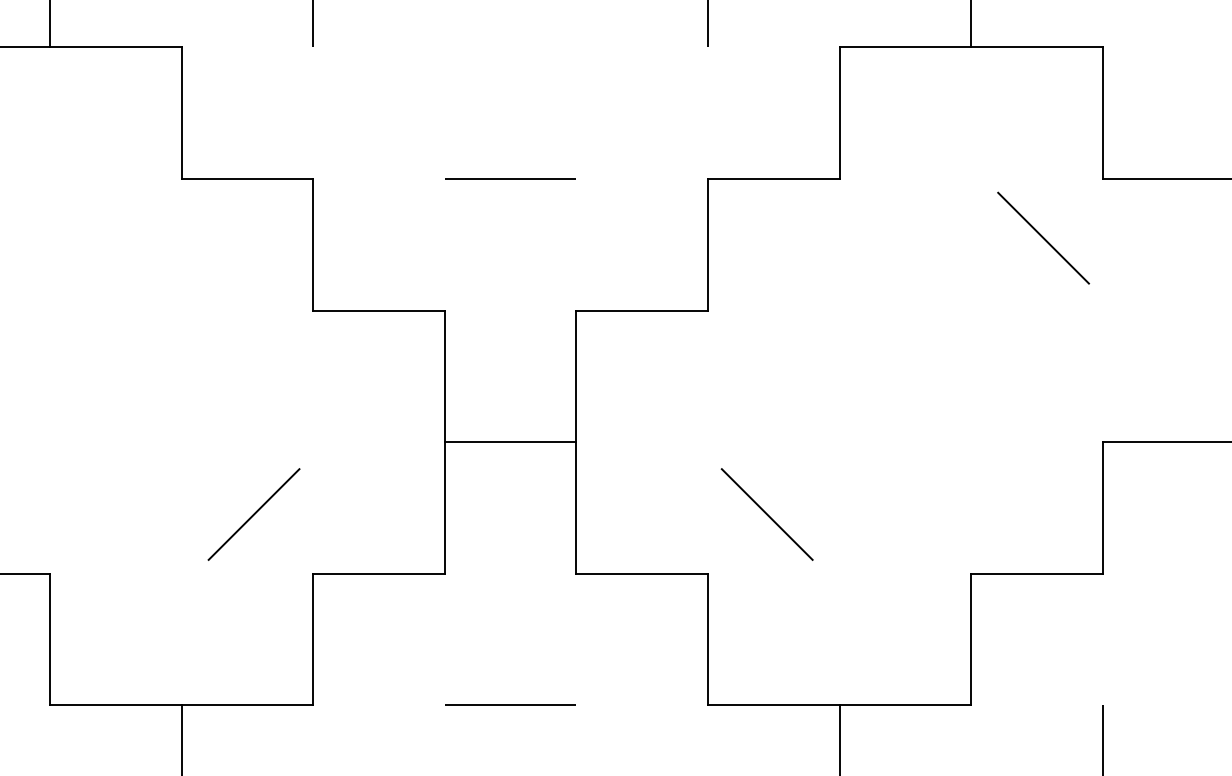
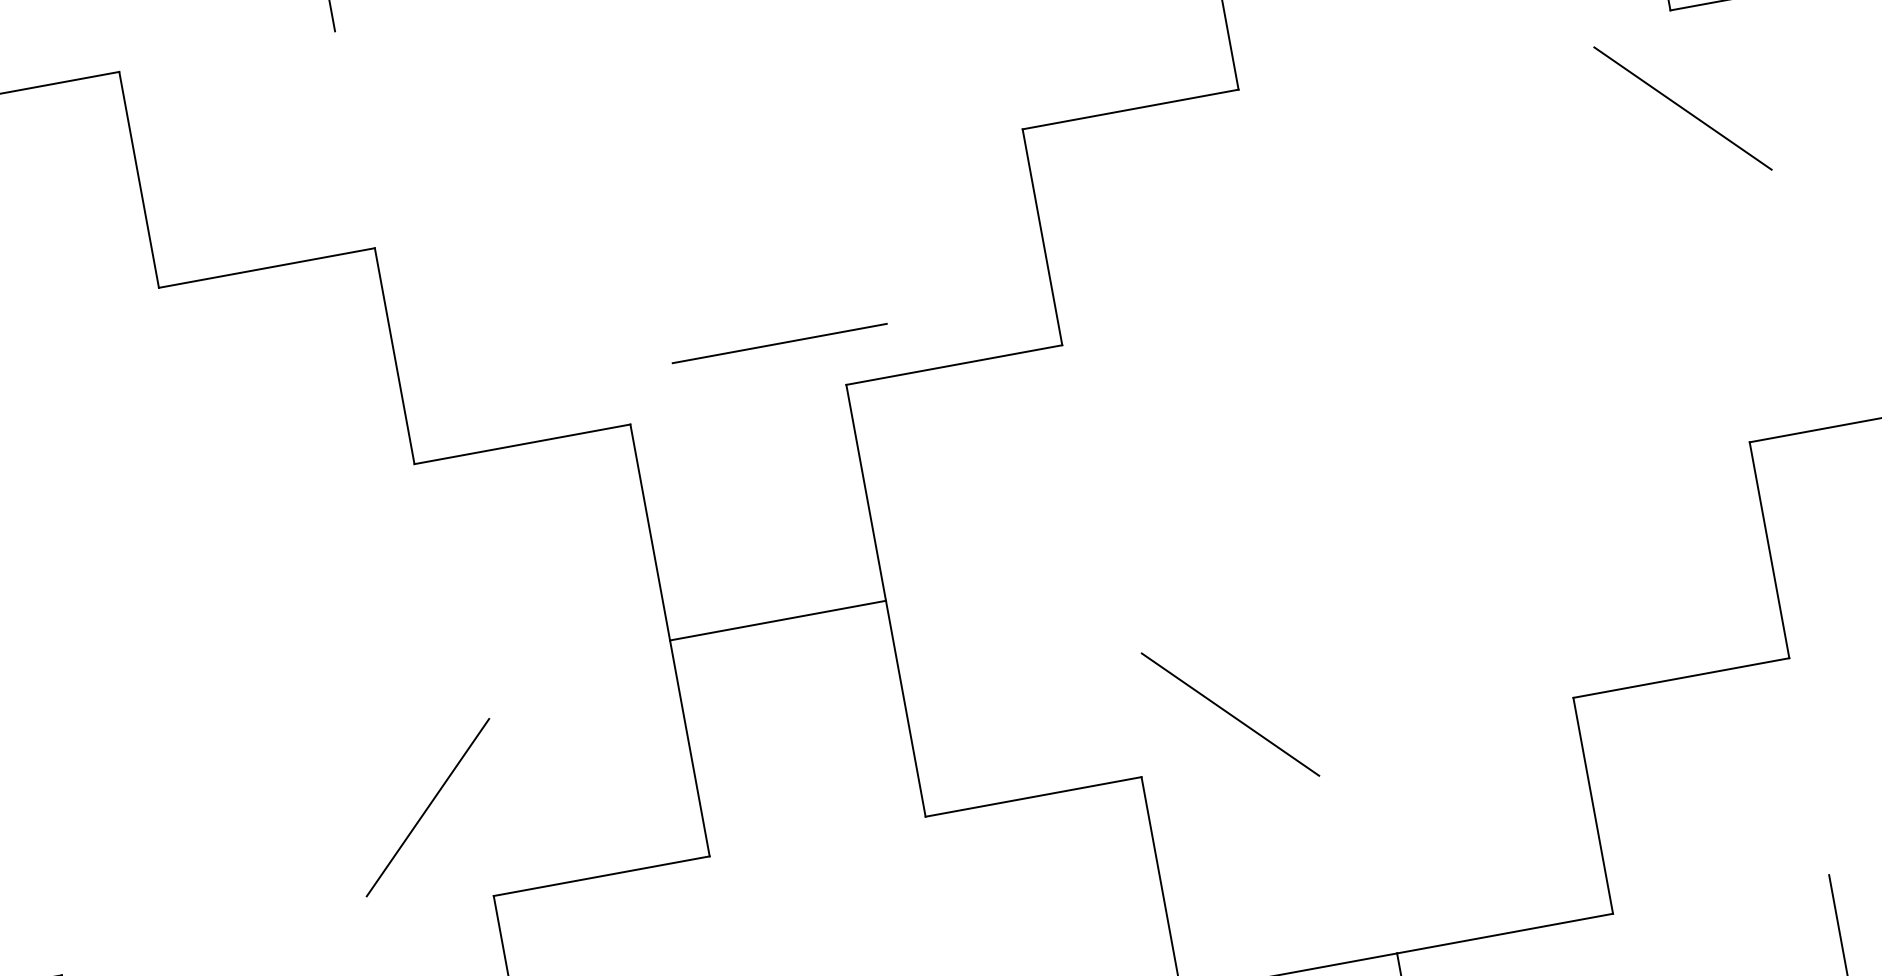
line: (510, 178) -> (779, 342), moved
line: (1043, 237) -> (1682, 107), moved
line: (253, 514) -> (427, 807), moved
line: (766, 514) -> (1229, 714), moved

